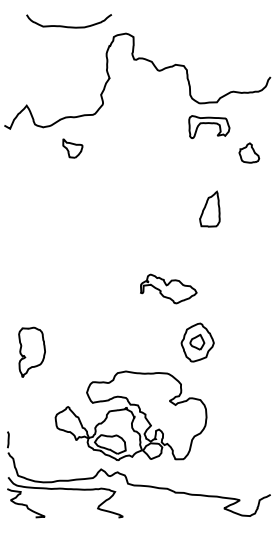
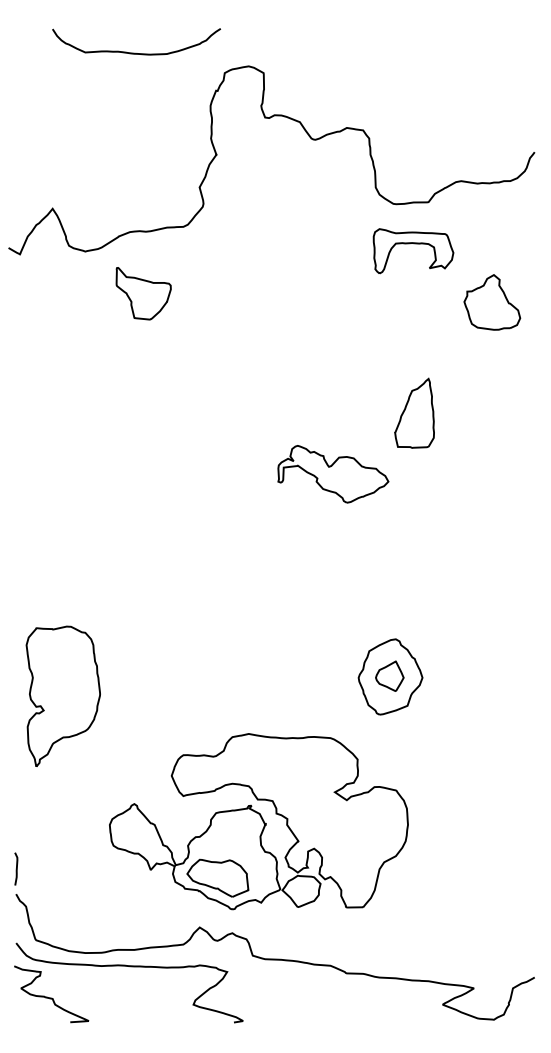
part: (72, 148) -> (143, 293), size x1.43
part: (249, 152) -> (492, 301), size x1.43
part: (168, 288) -> (332, 473), moved
part: (31, 352) -> (62, 696), size x1.43

